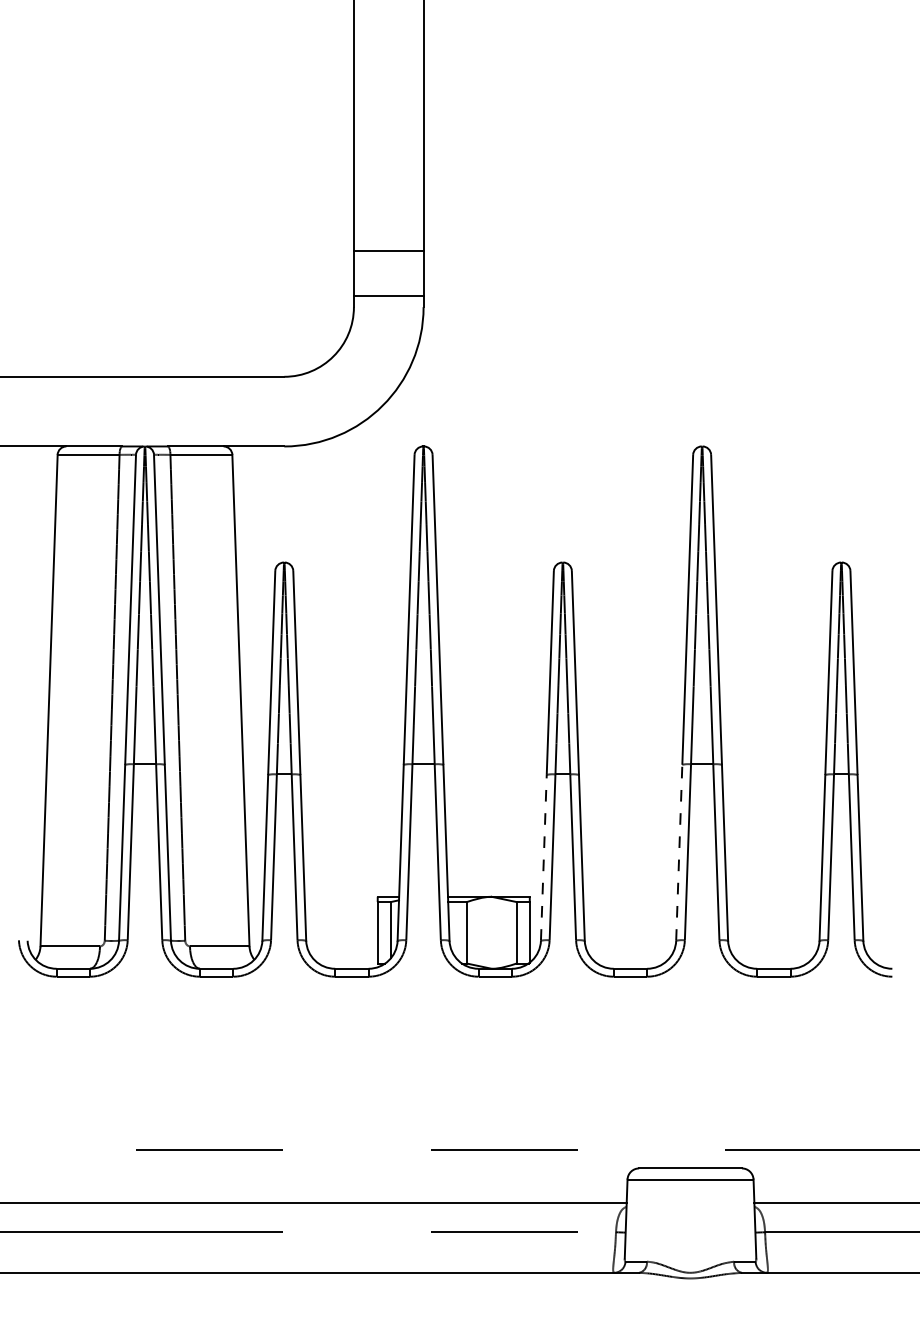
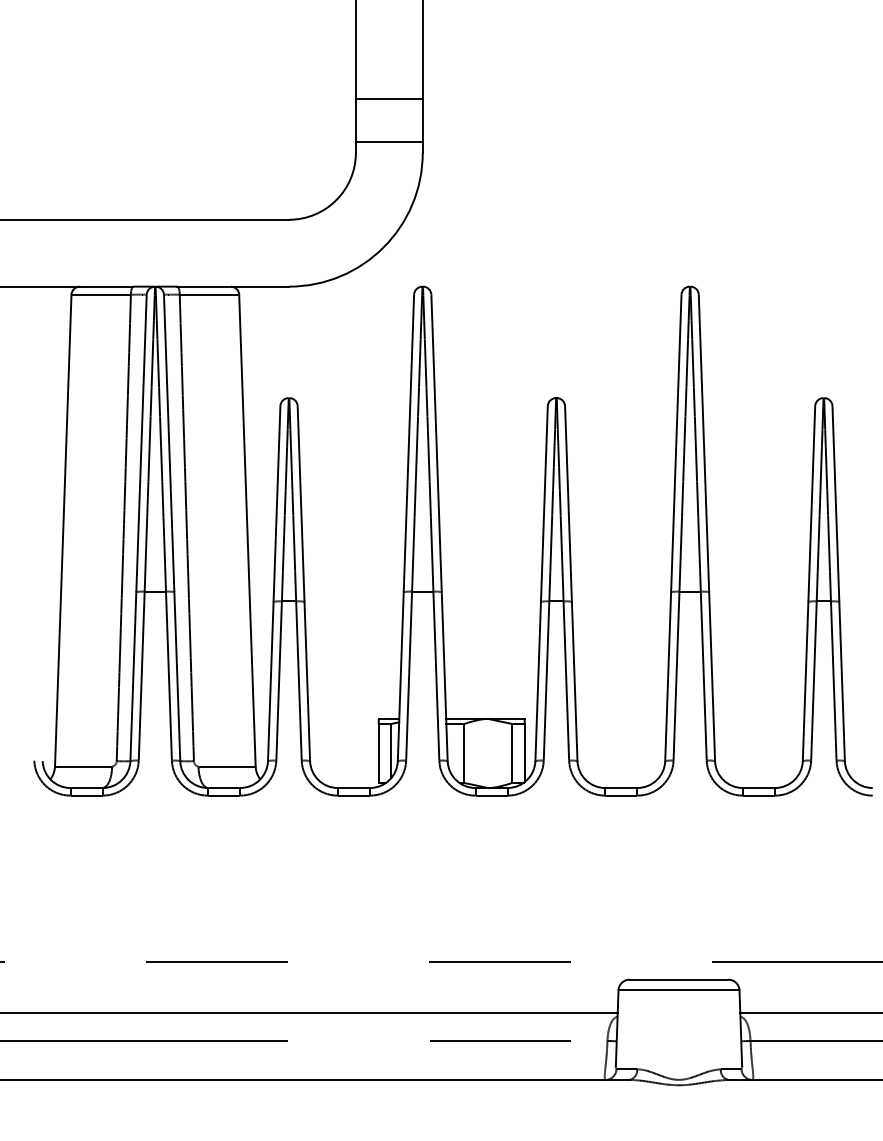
line: (679, 852) -> (668, 676), dashed -> solid
line: (543, 857) -> (537, 681), dashed -> solid

